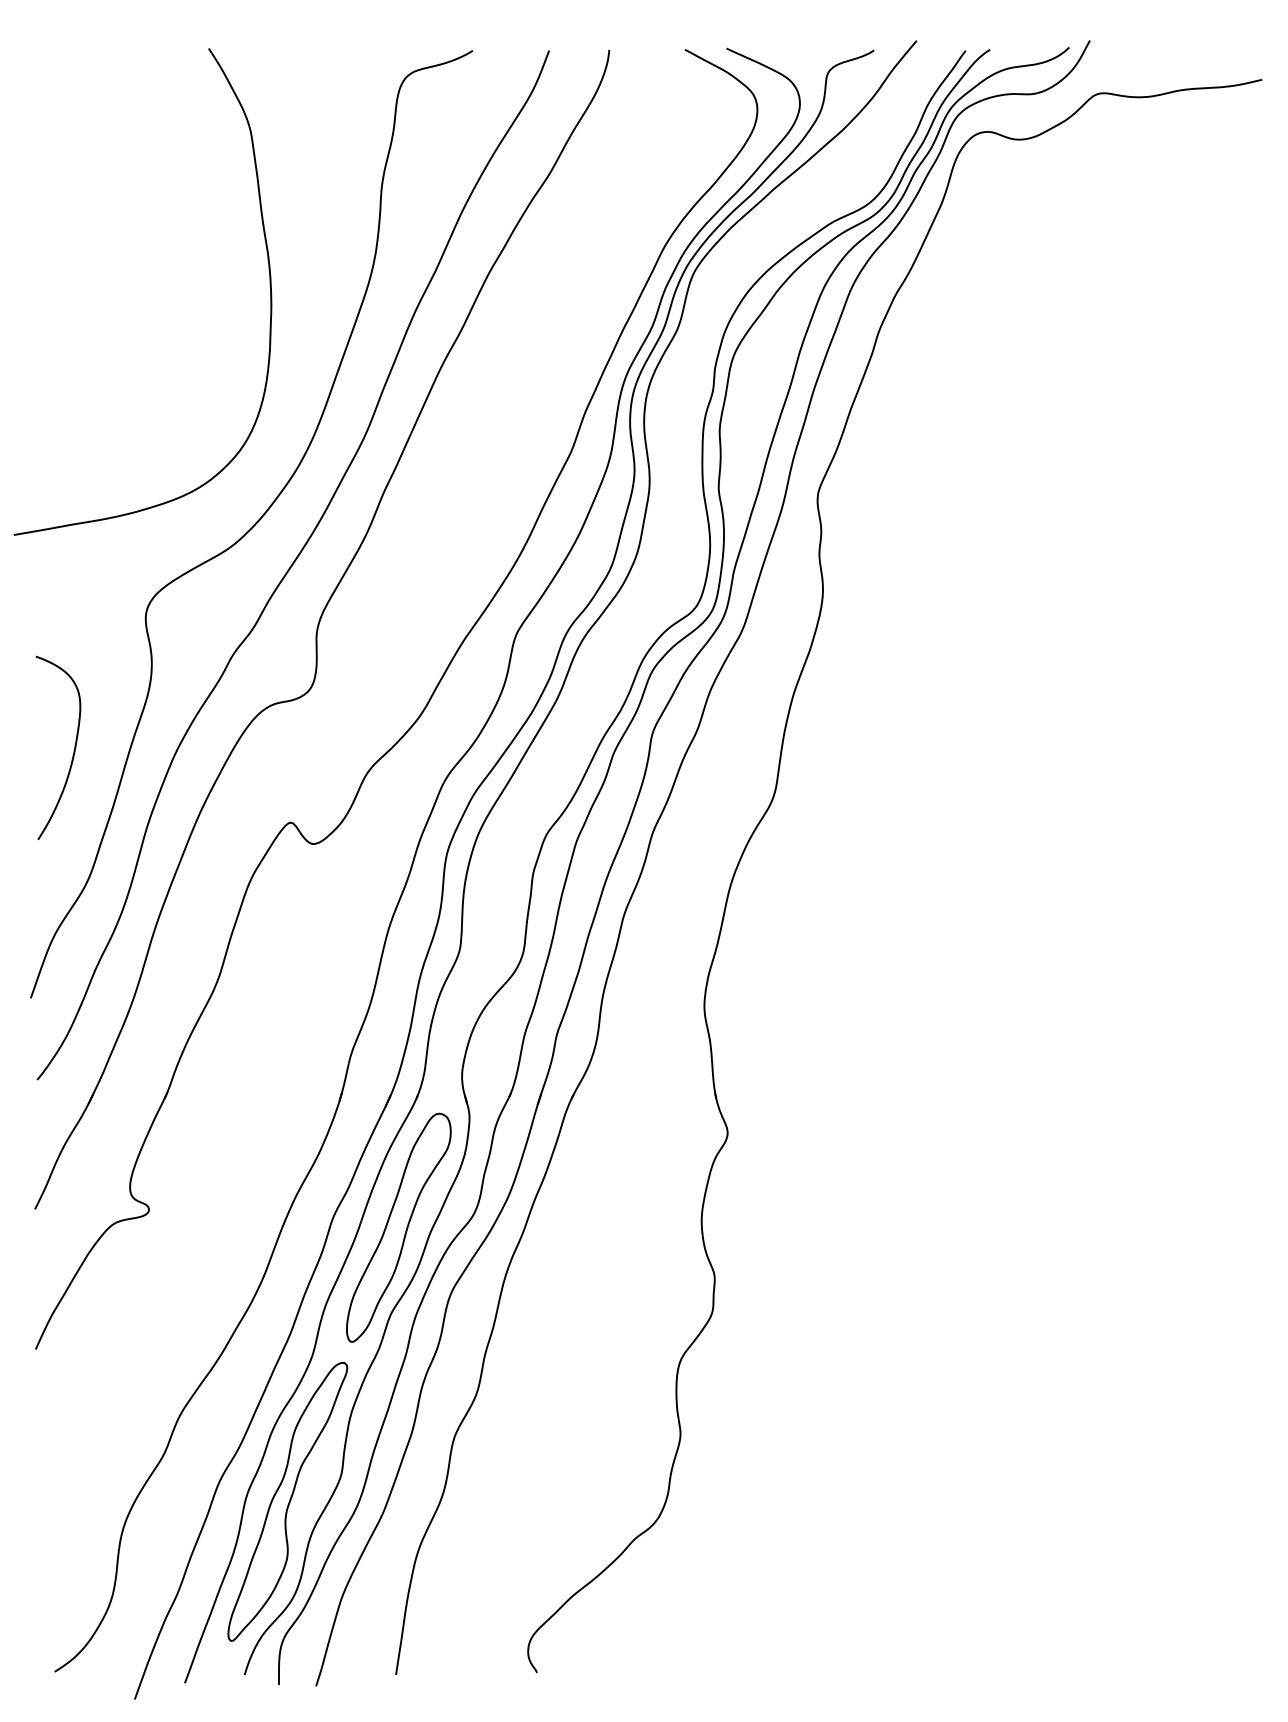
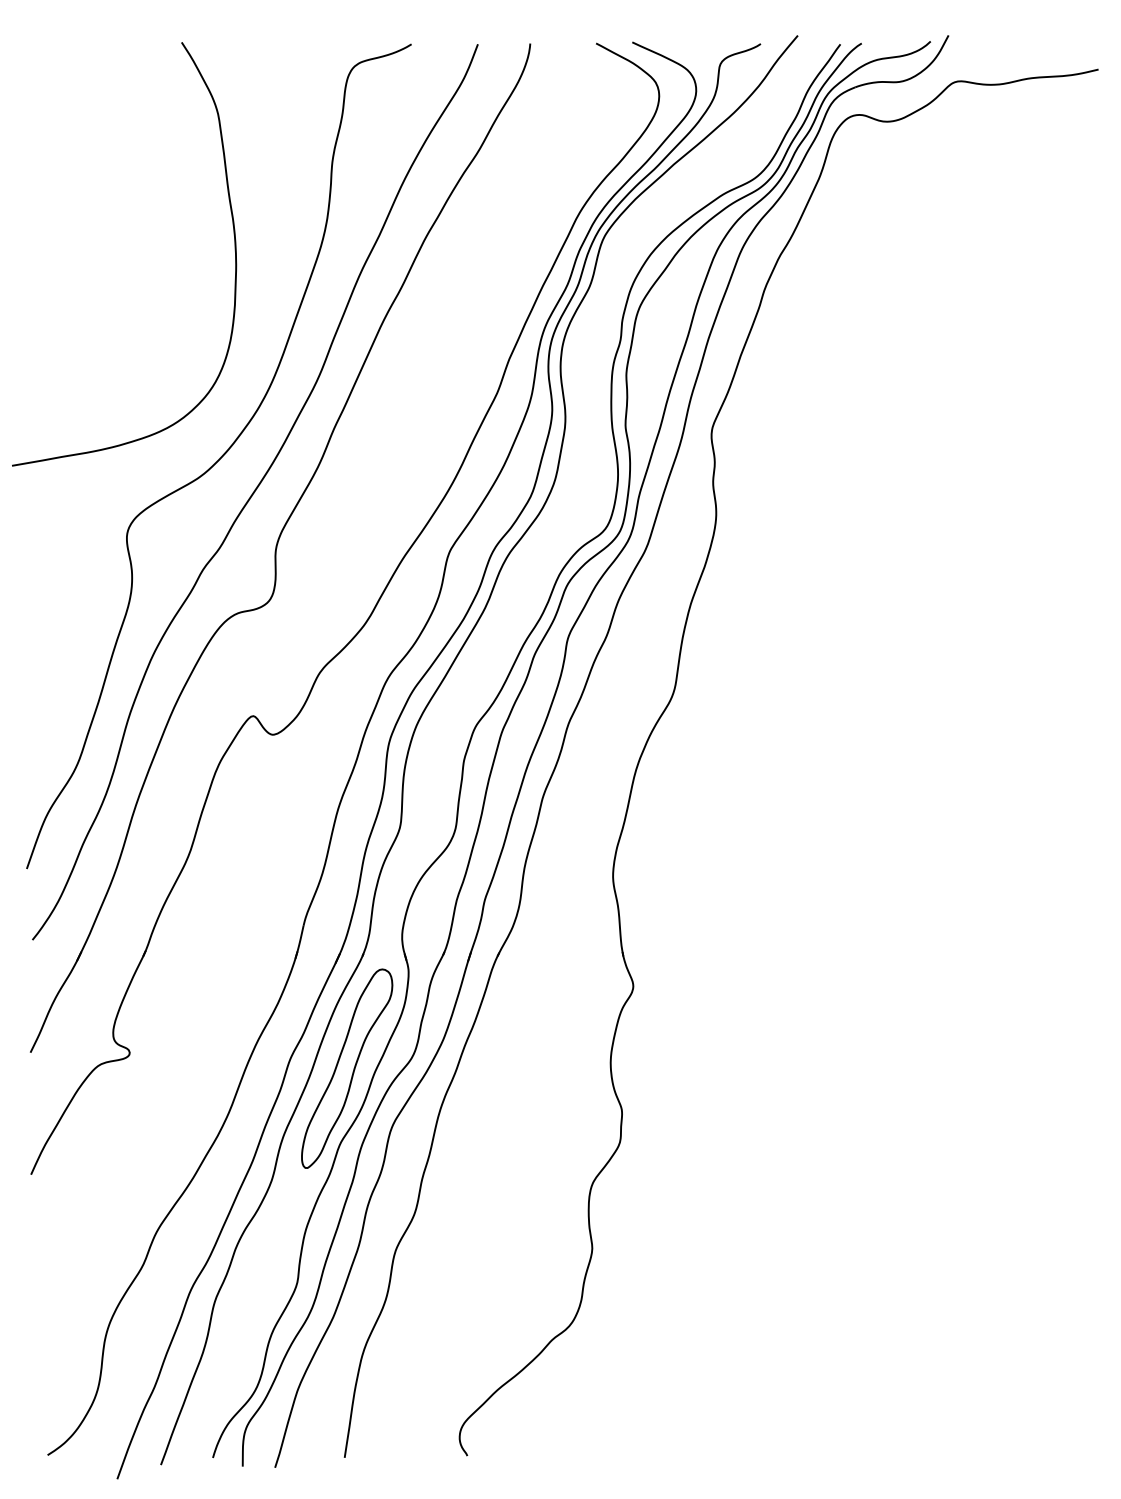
curve: (72, 751) -> (63, 654), removed
part: (287, 1502) -> (250, 1307), removed

